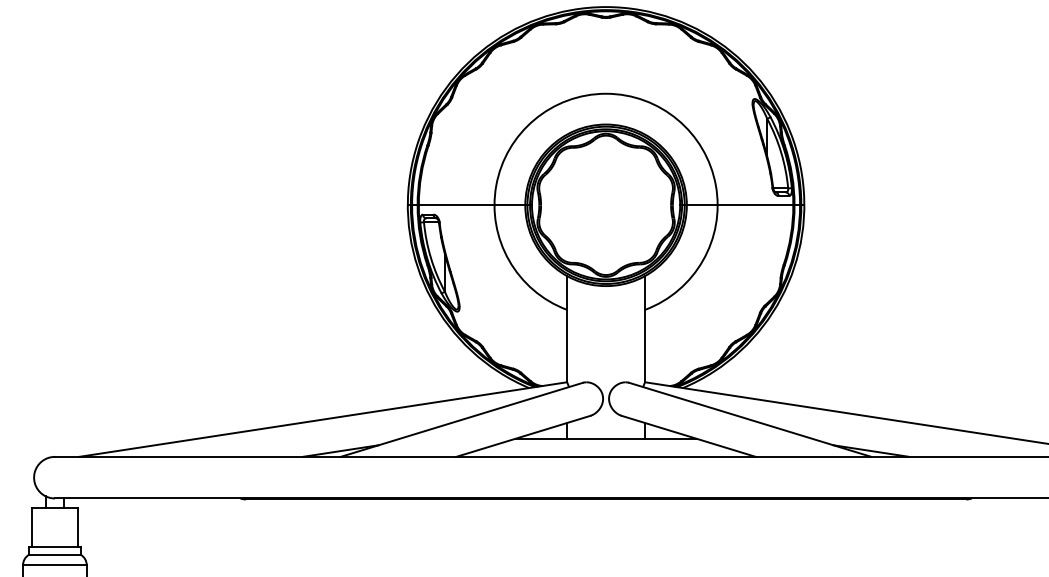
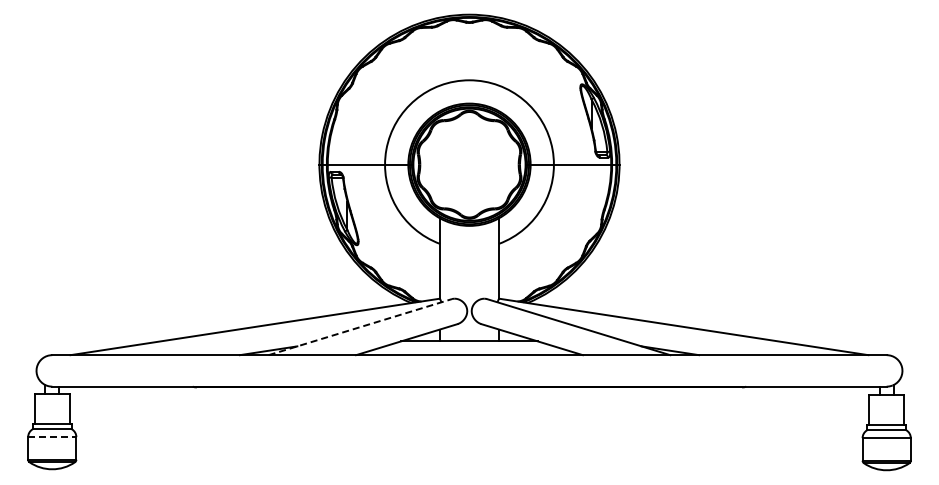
line: (462, 420) -> (360, 327), solid -> dashed
line: (55, 565) -> (52, 437), solid -> dashed

